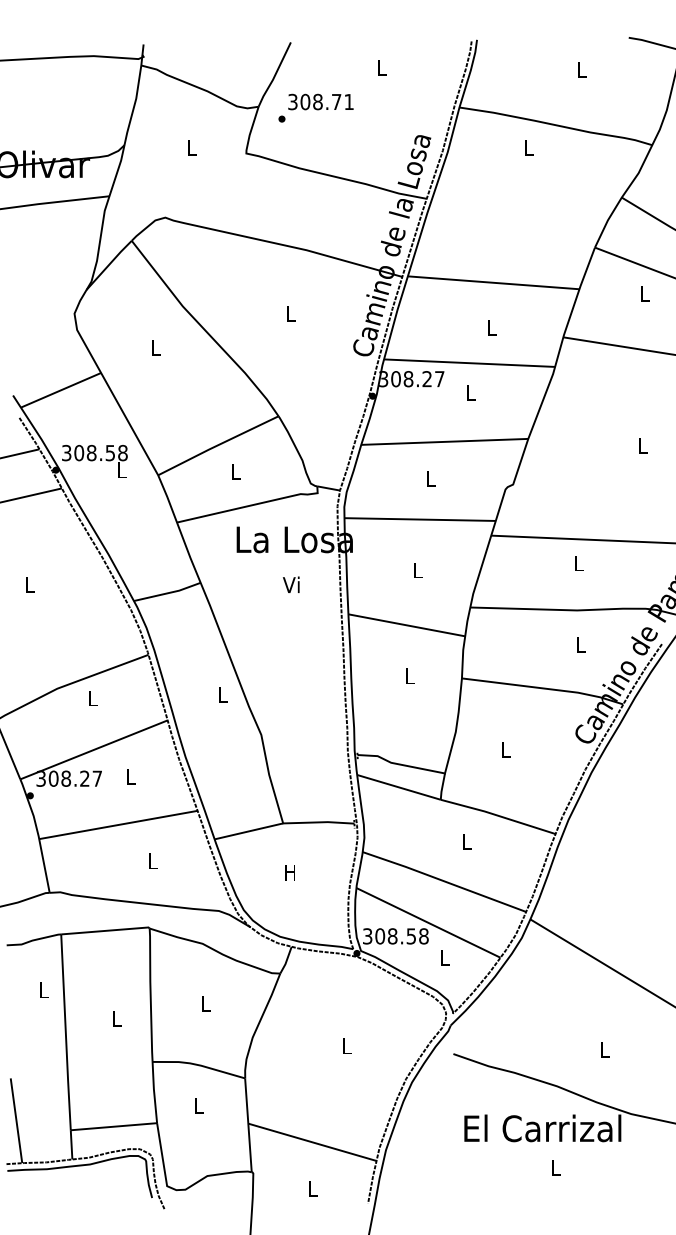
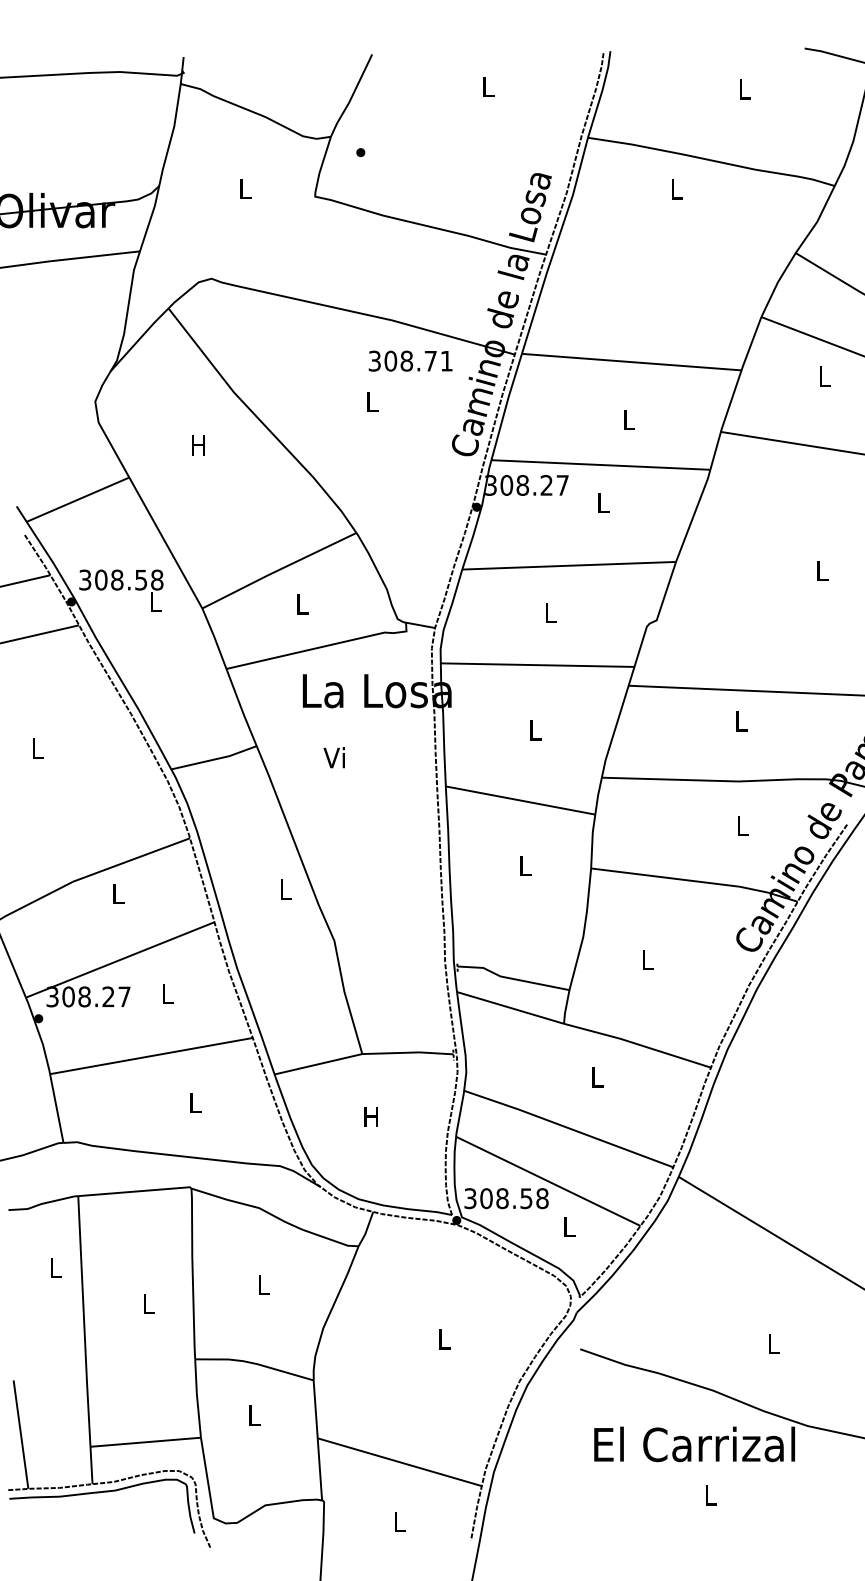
text: (320, 101) -> (410, 360), moved
text: (155, 347) -> (198, 444), L -> H
text: (291, 584) -> (334, 757), moved

